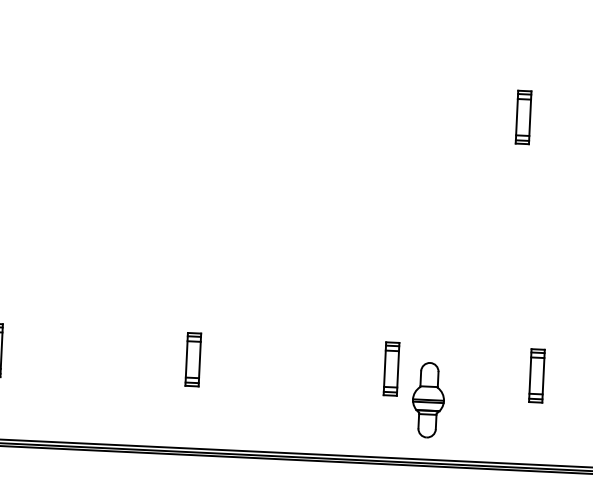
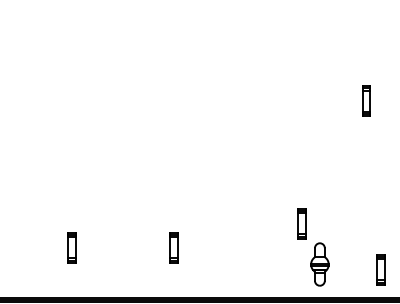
part: (192, 359) -> (173, 247), moved
part: (390, 368) -> (301, 223), moved
part: (536, 375) -> (380, 269), moved

